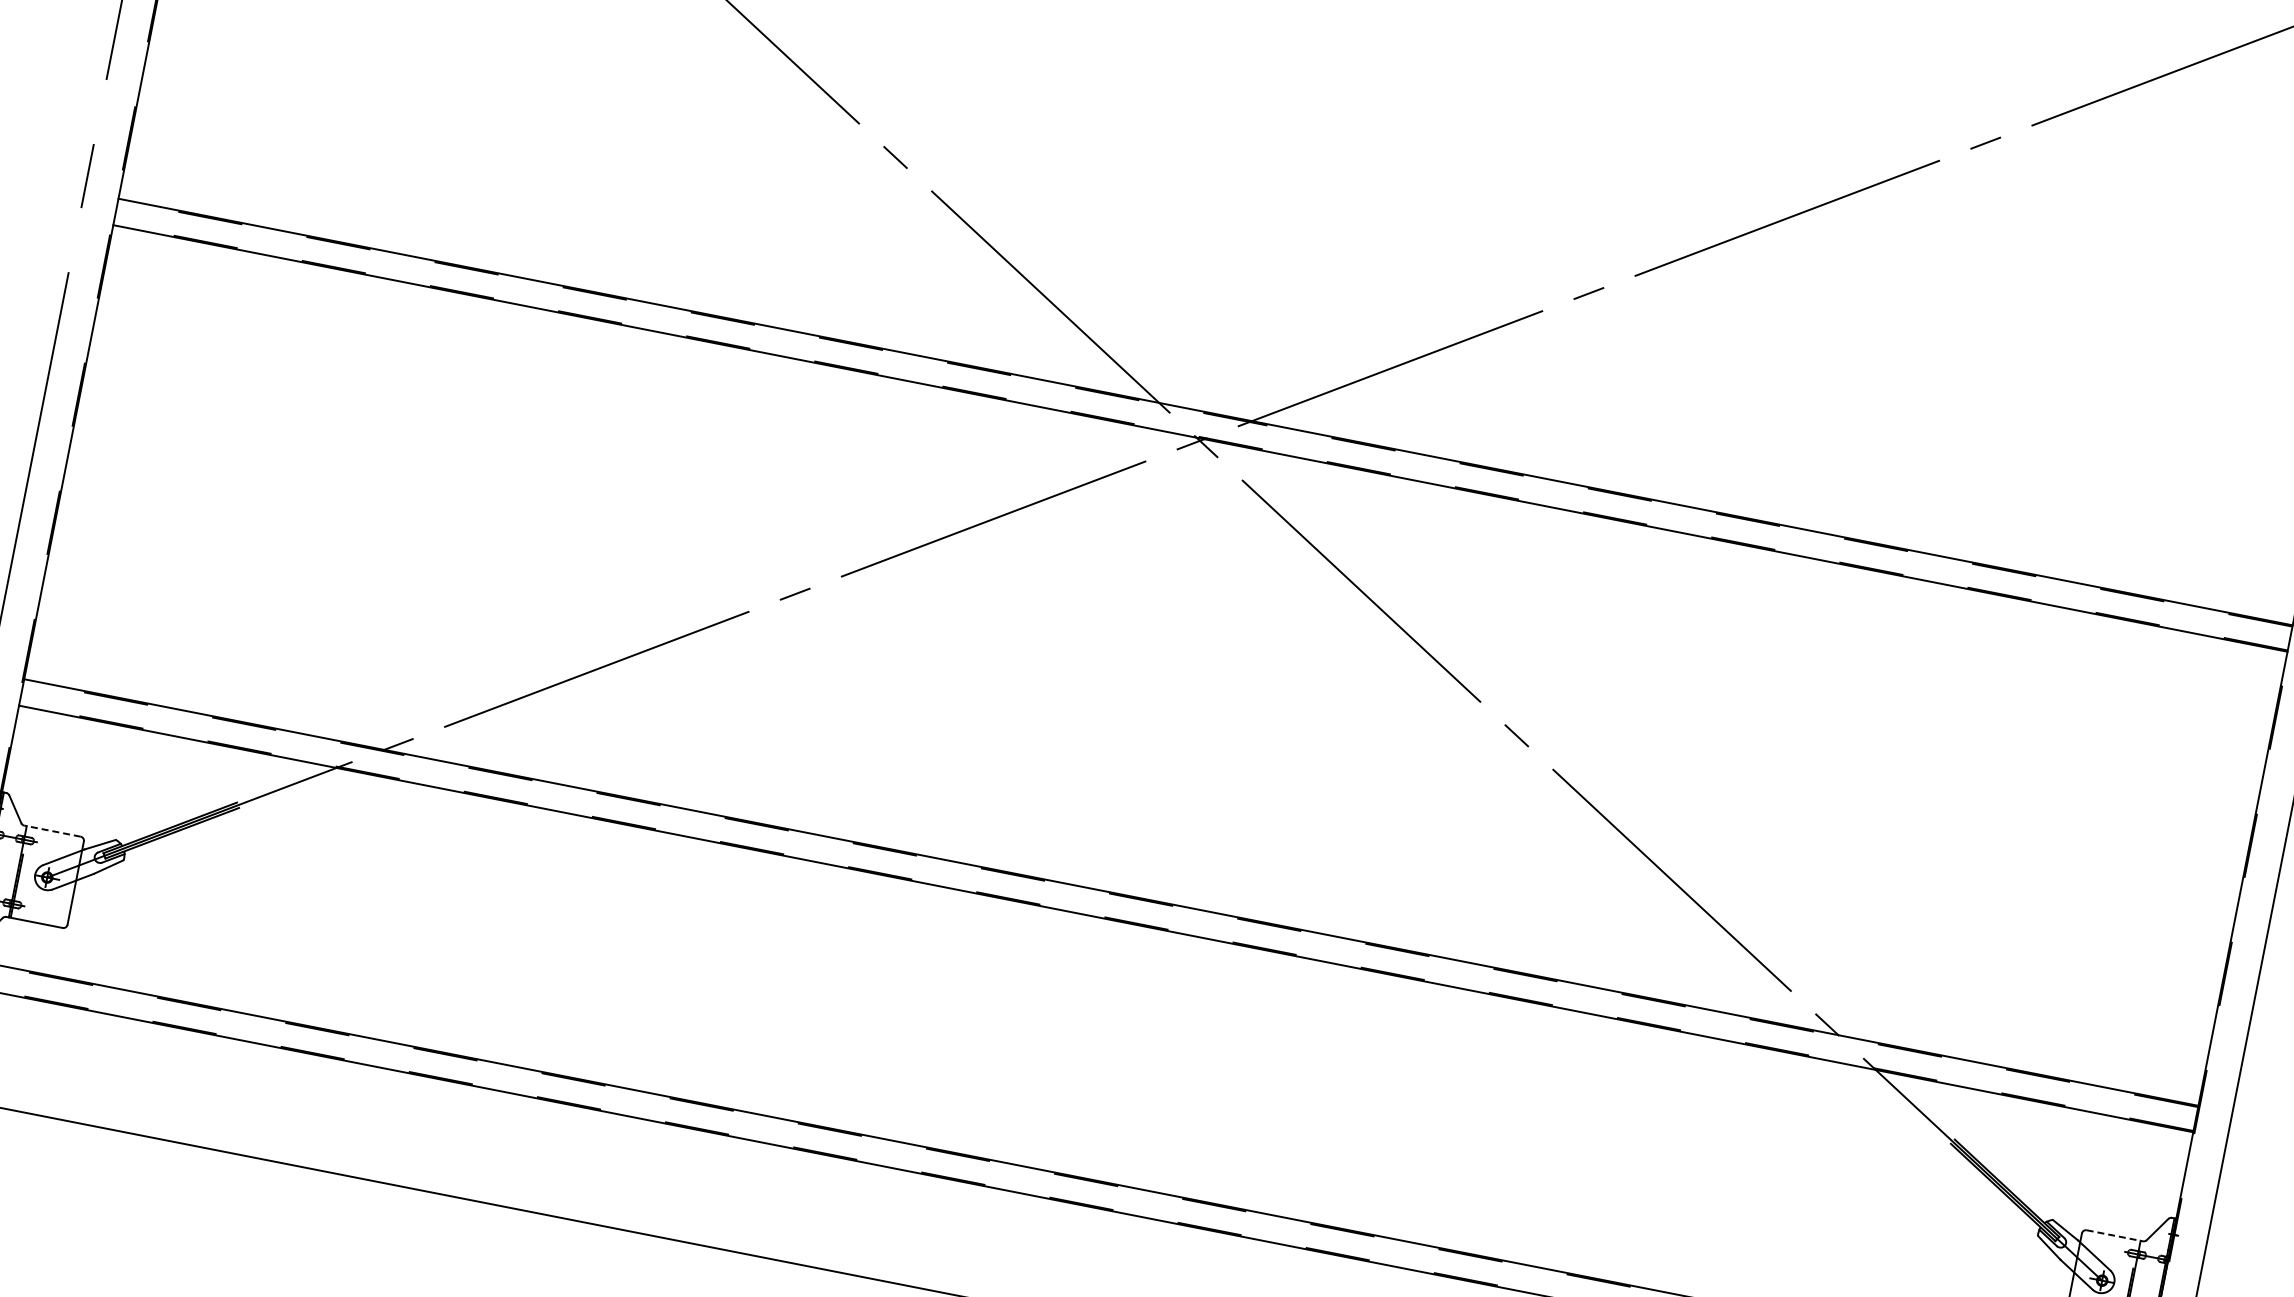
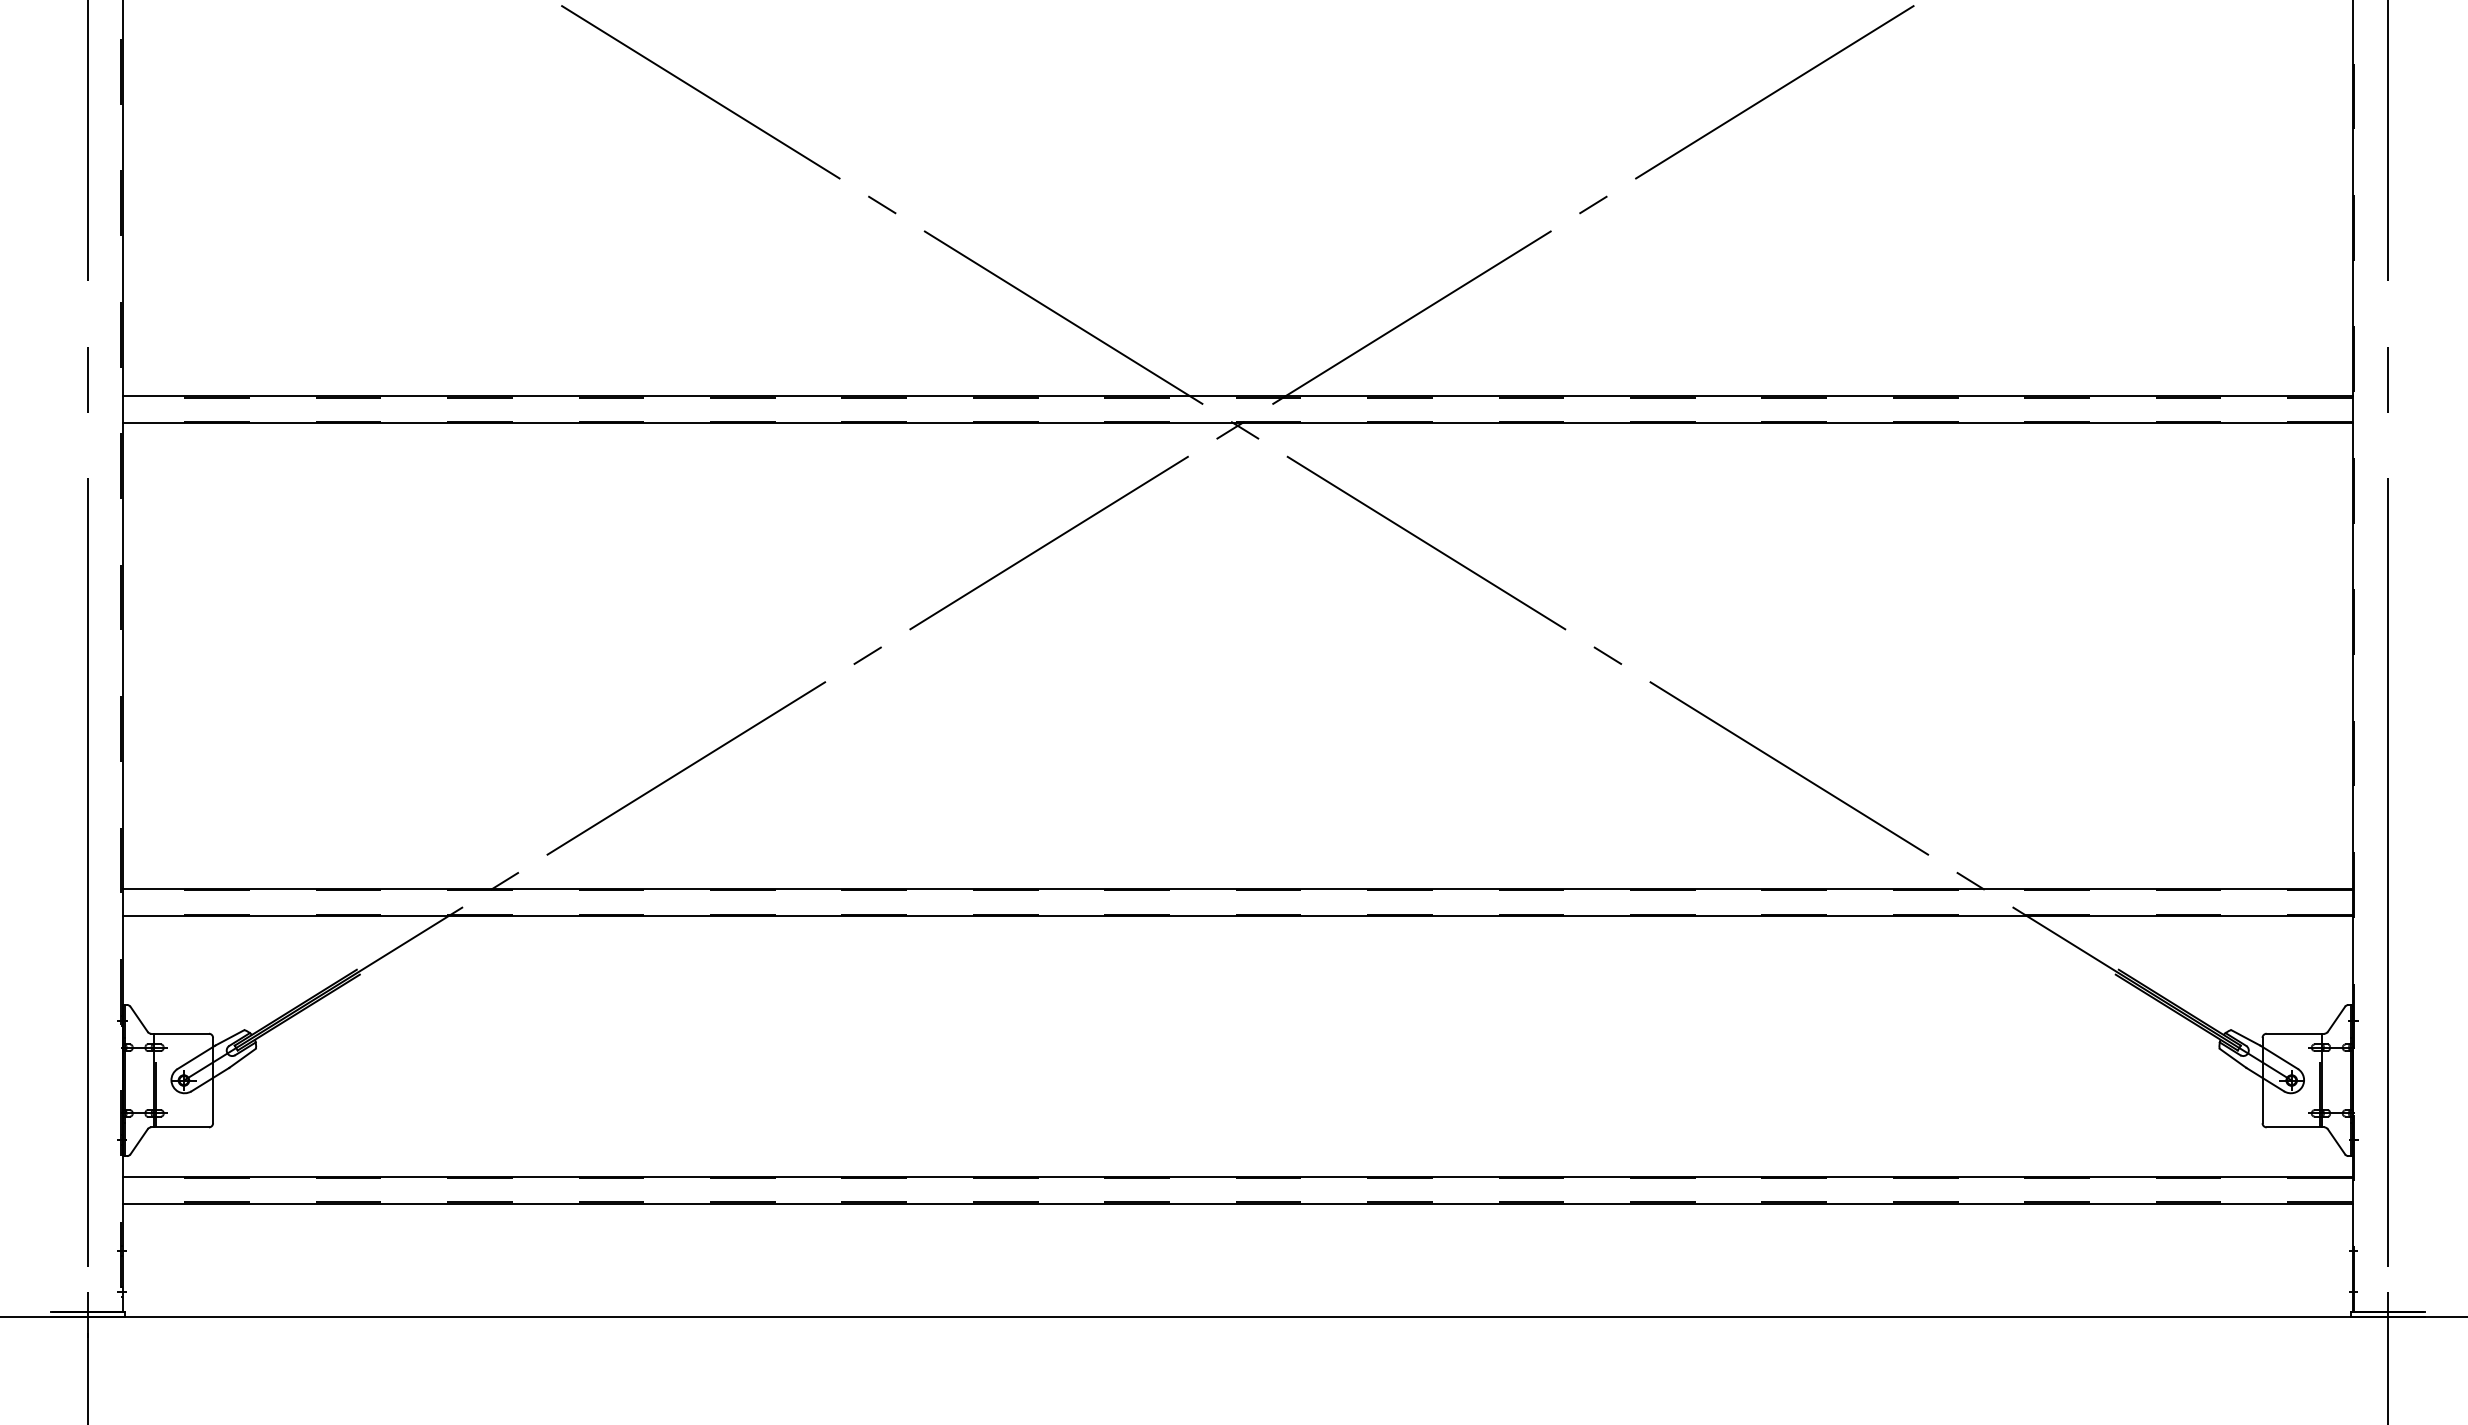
line: (52, 831) -> (180, 1033), dashed -> solid
line: (2114, 1235) -> (2295, 1033), dashed -> solid

